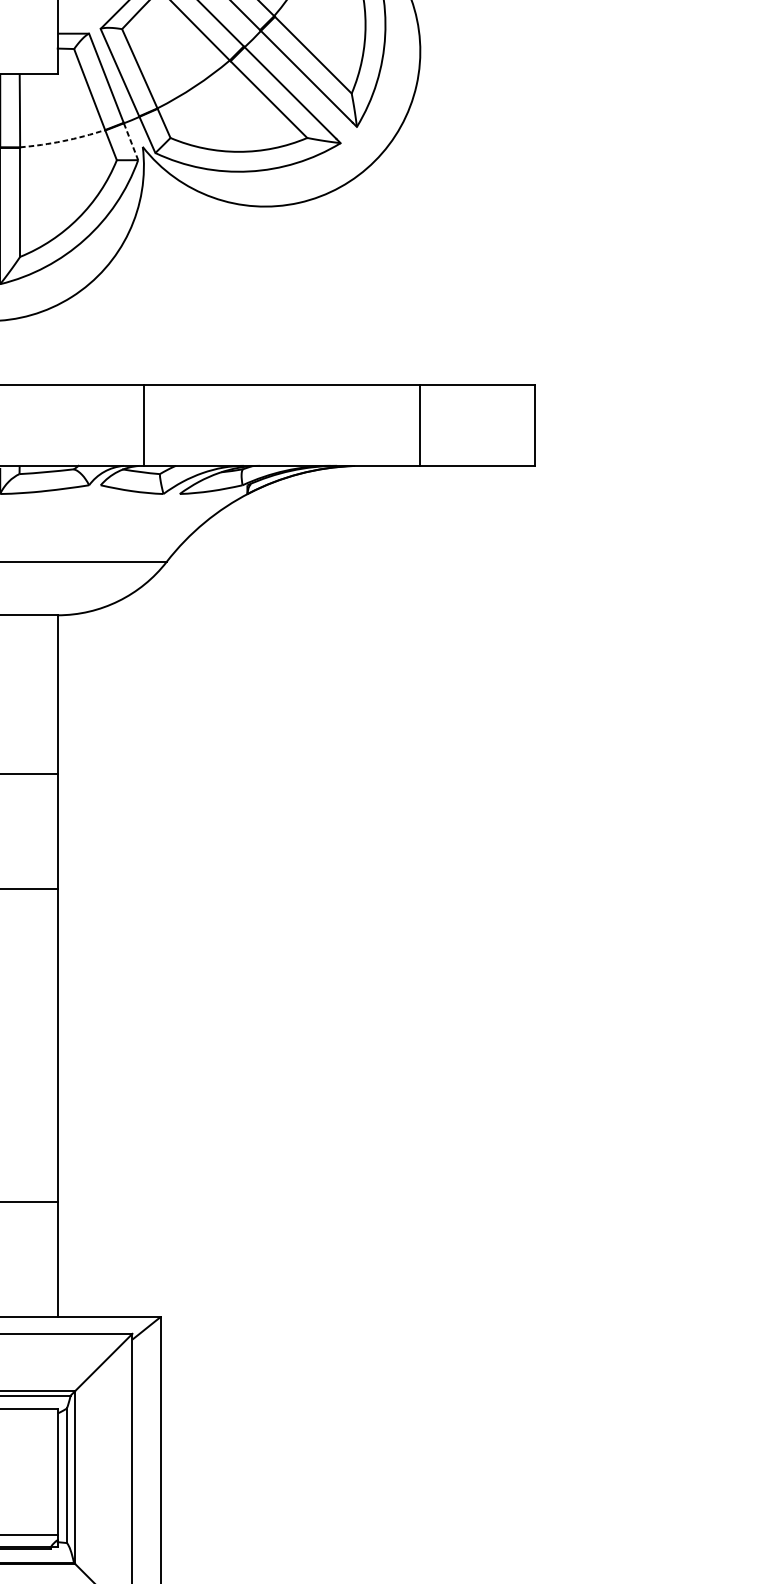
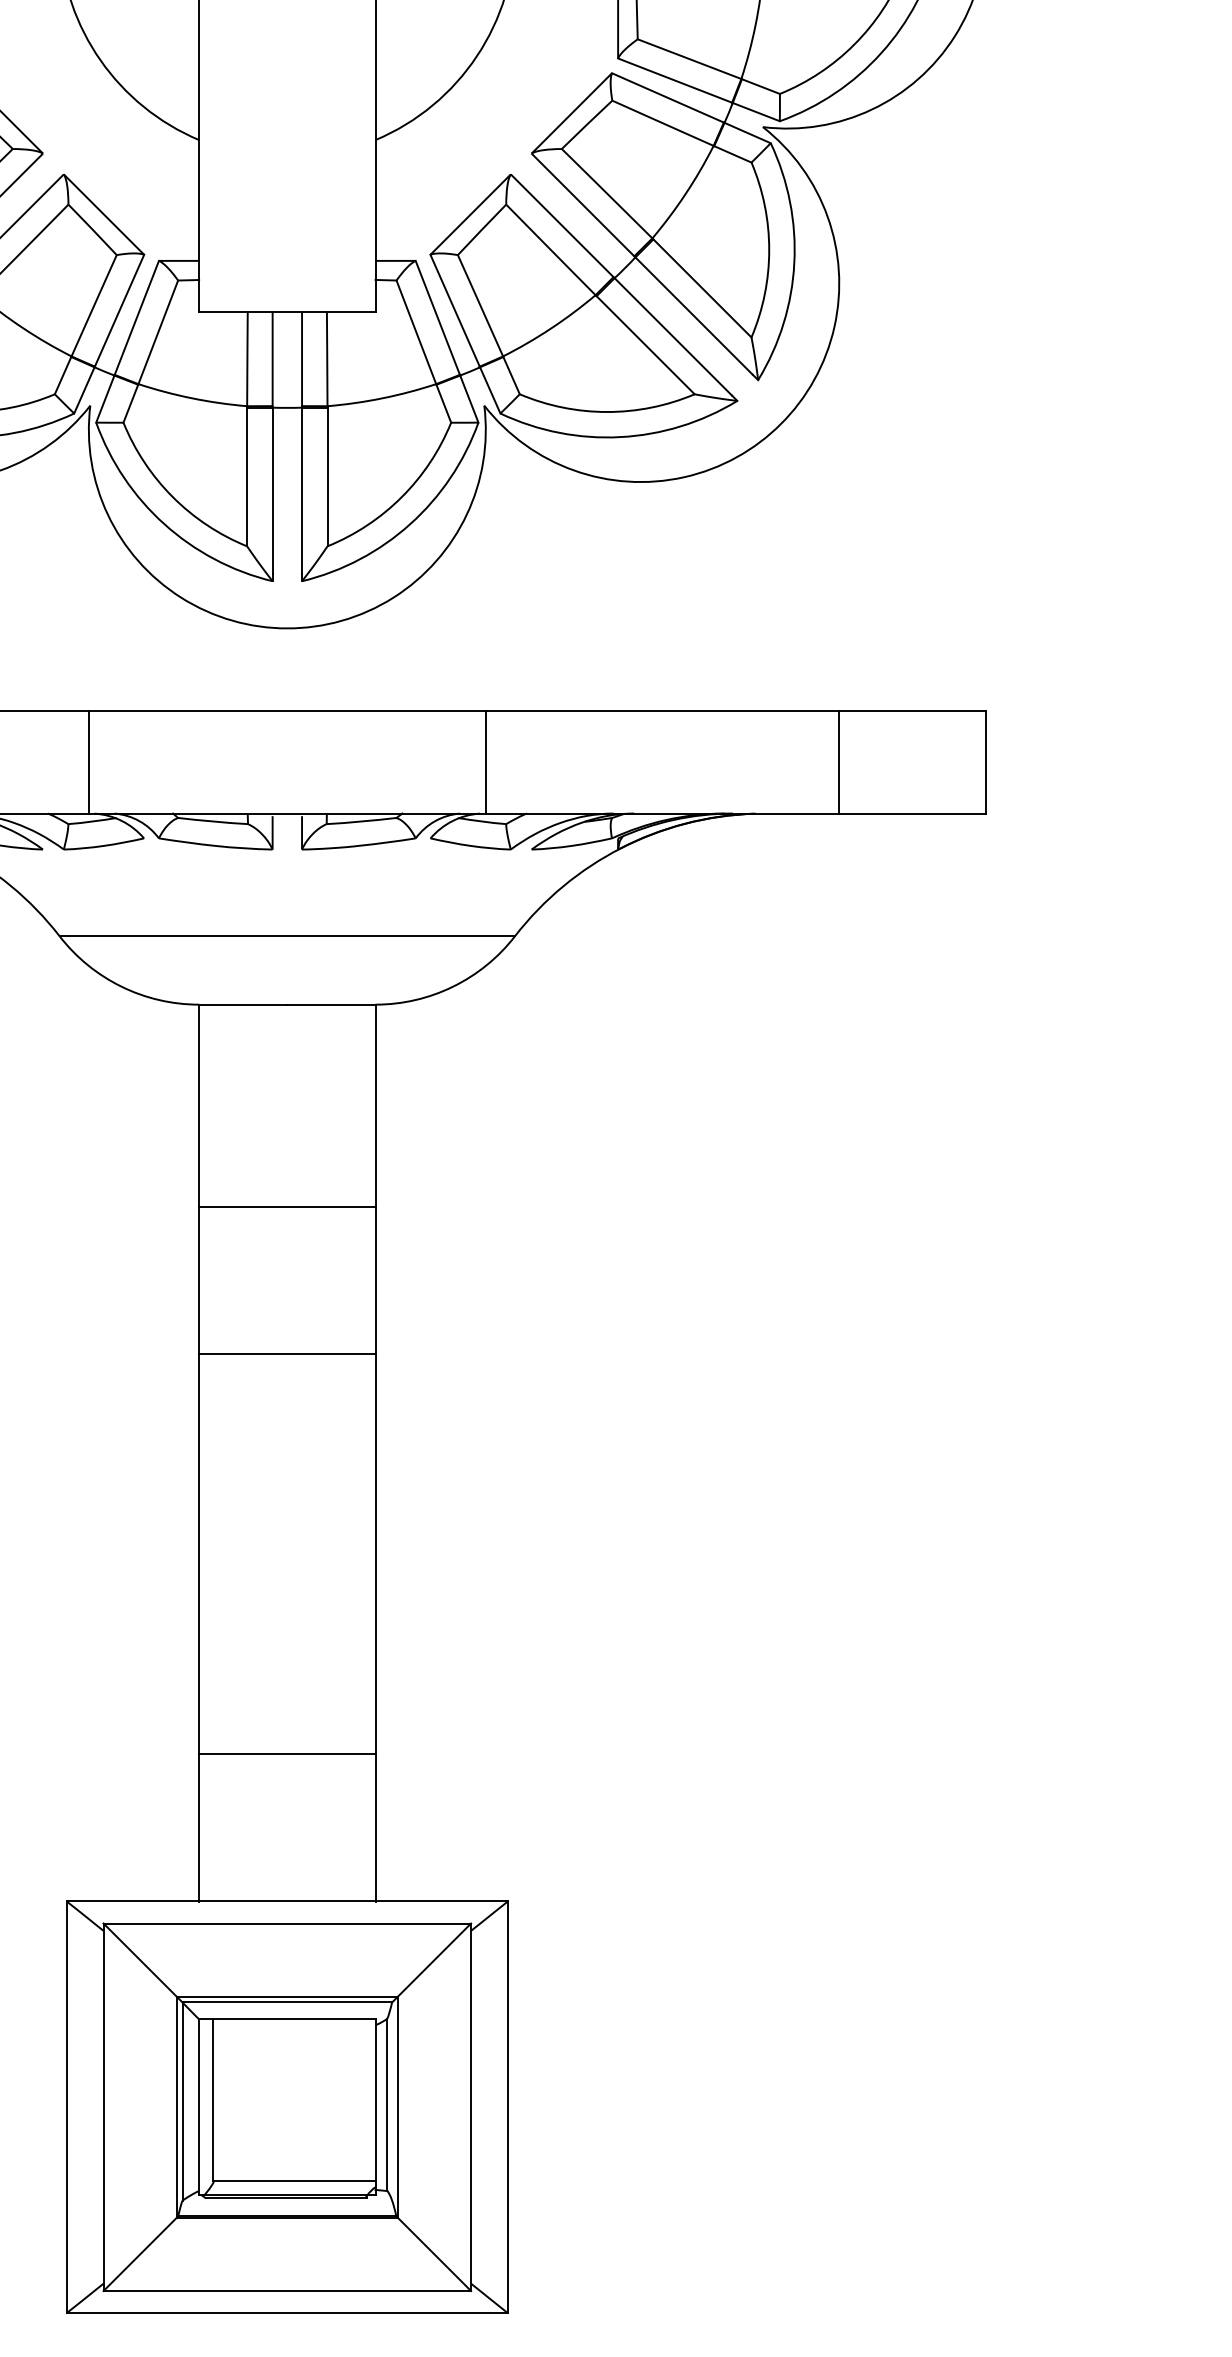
arc: (63, 141) -> (382, 398), dashed -> solid
line: (131, 142) -> (469, 399), dashed -> solid

